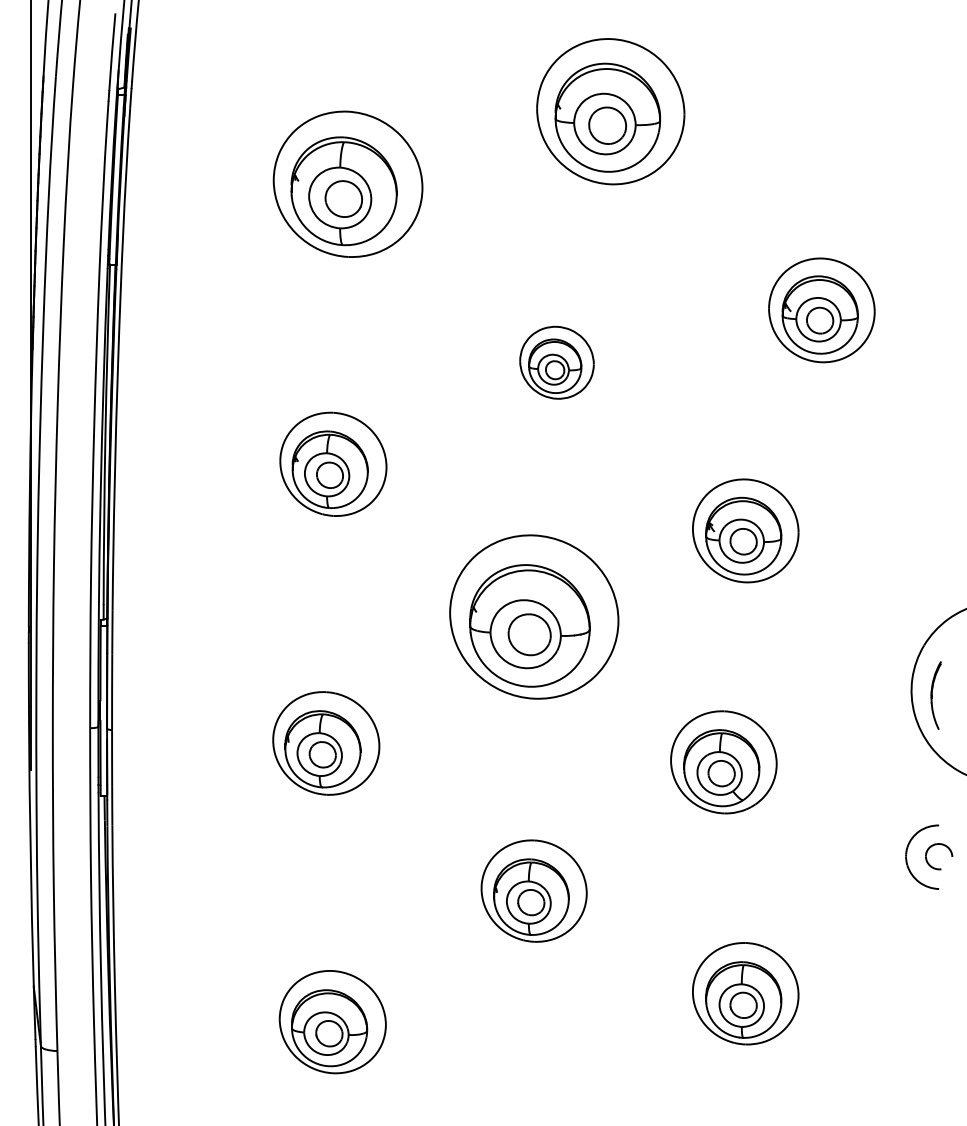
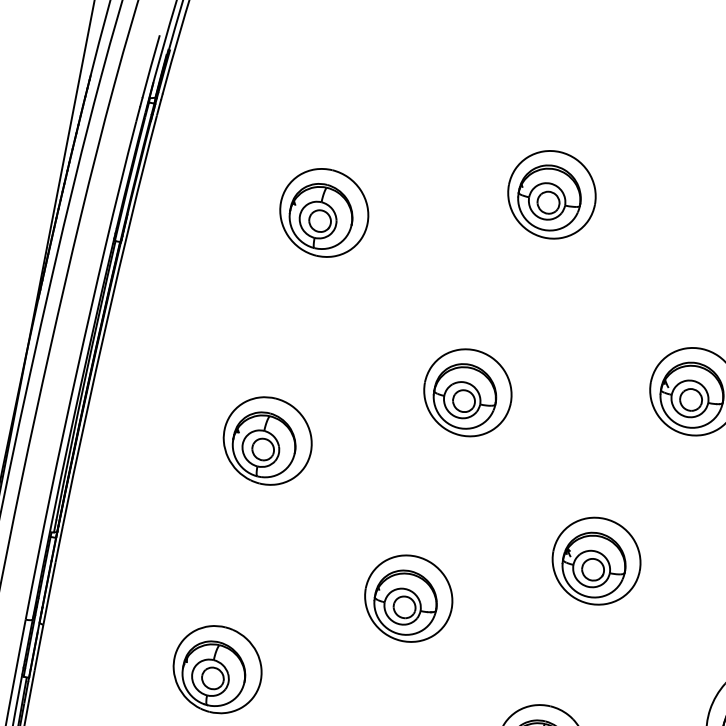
part: (610, 111) -> (551, 194), size x0.71
part: (348, 184) -> (324, 213), size x0.71
part: (556, 362) -> (467, 392), size x1.43
part: (533, 617) -> (408, 598), size x0.62

